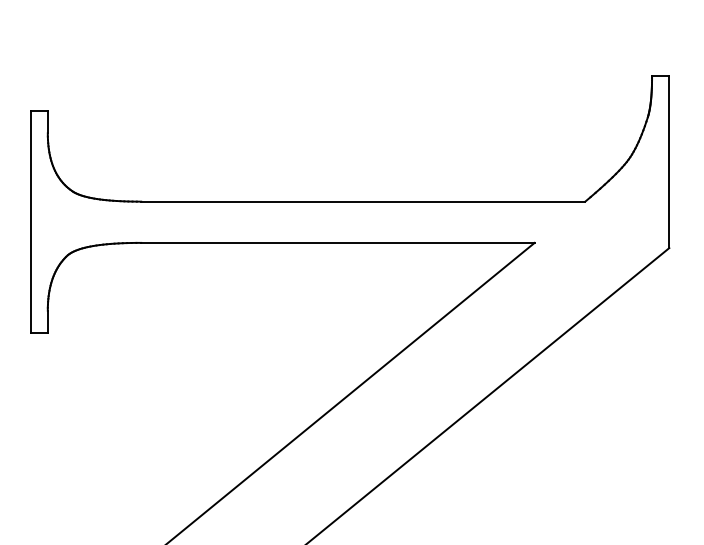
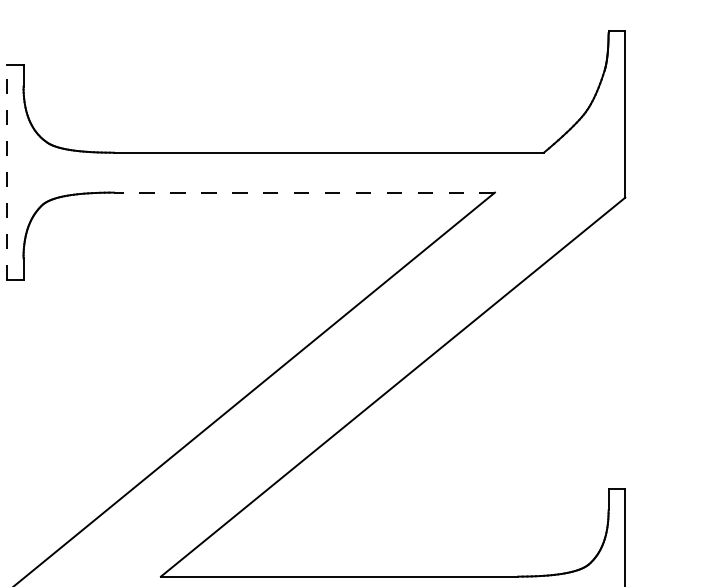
line: (30, 222) -> (6, 172), solid -> dashed
line: (336, 242) -> (303, 192), solid -> dashed

